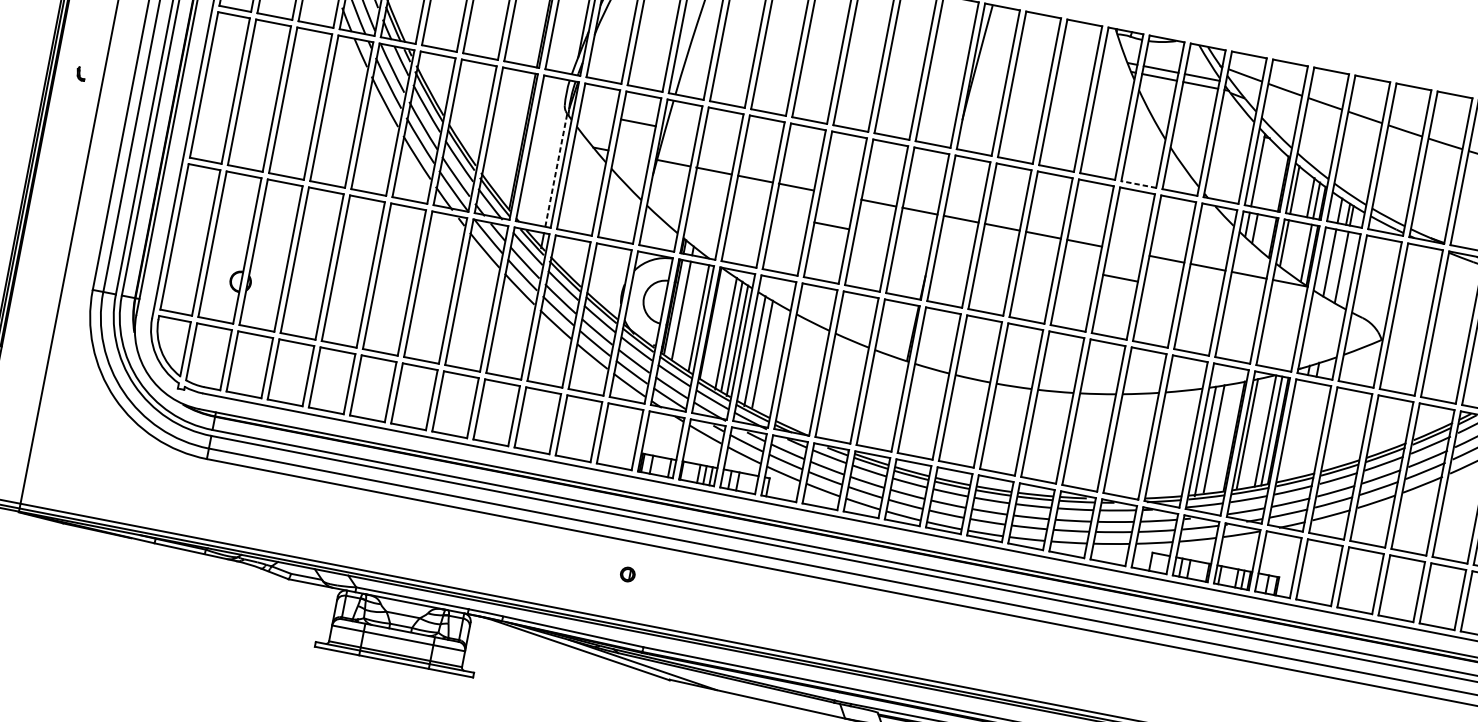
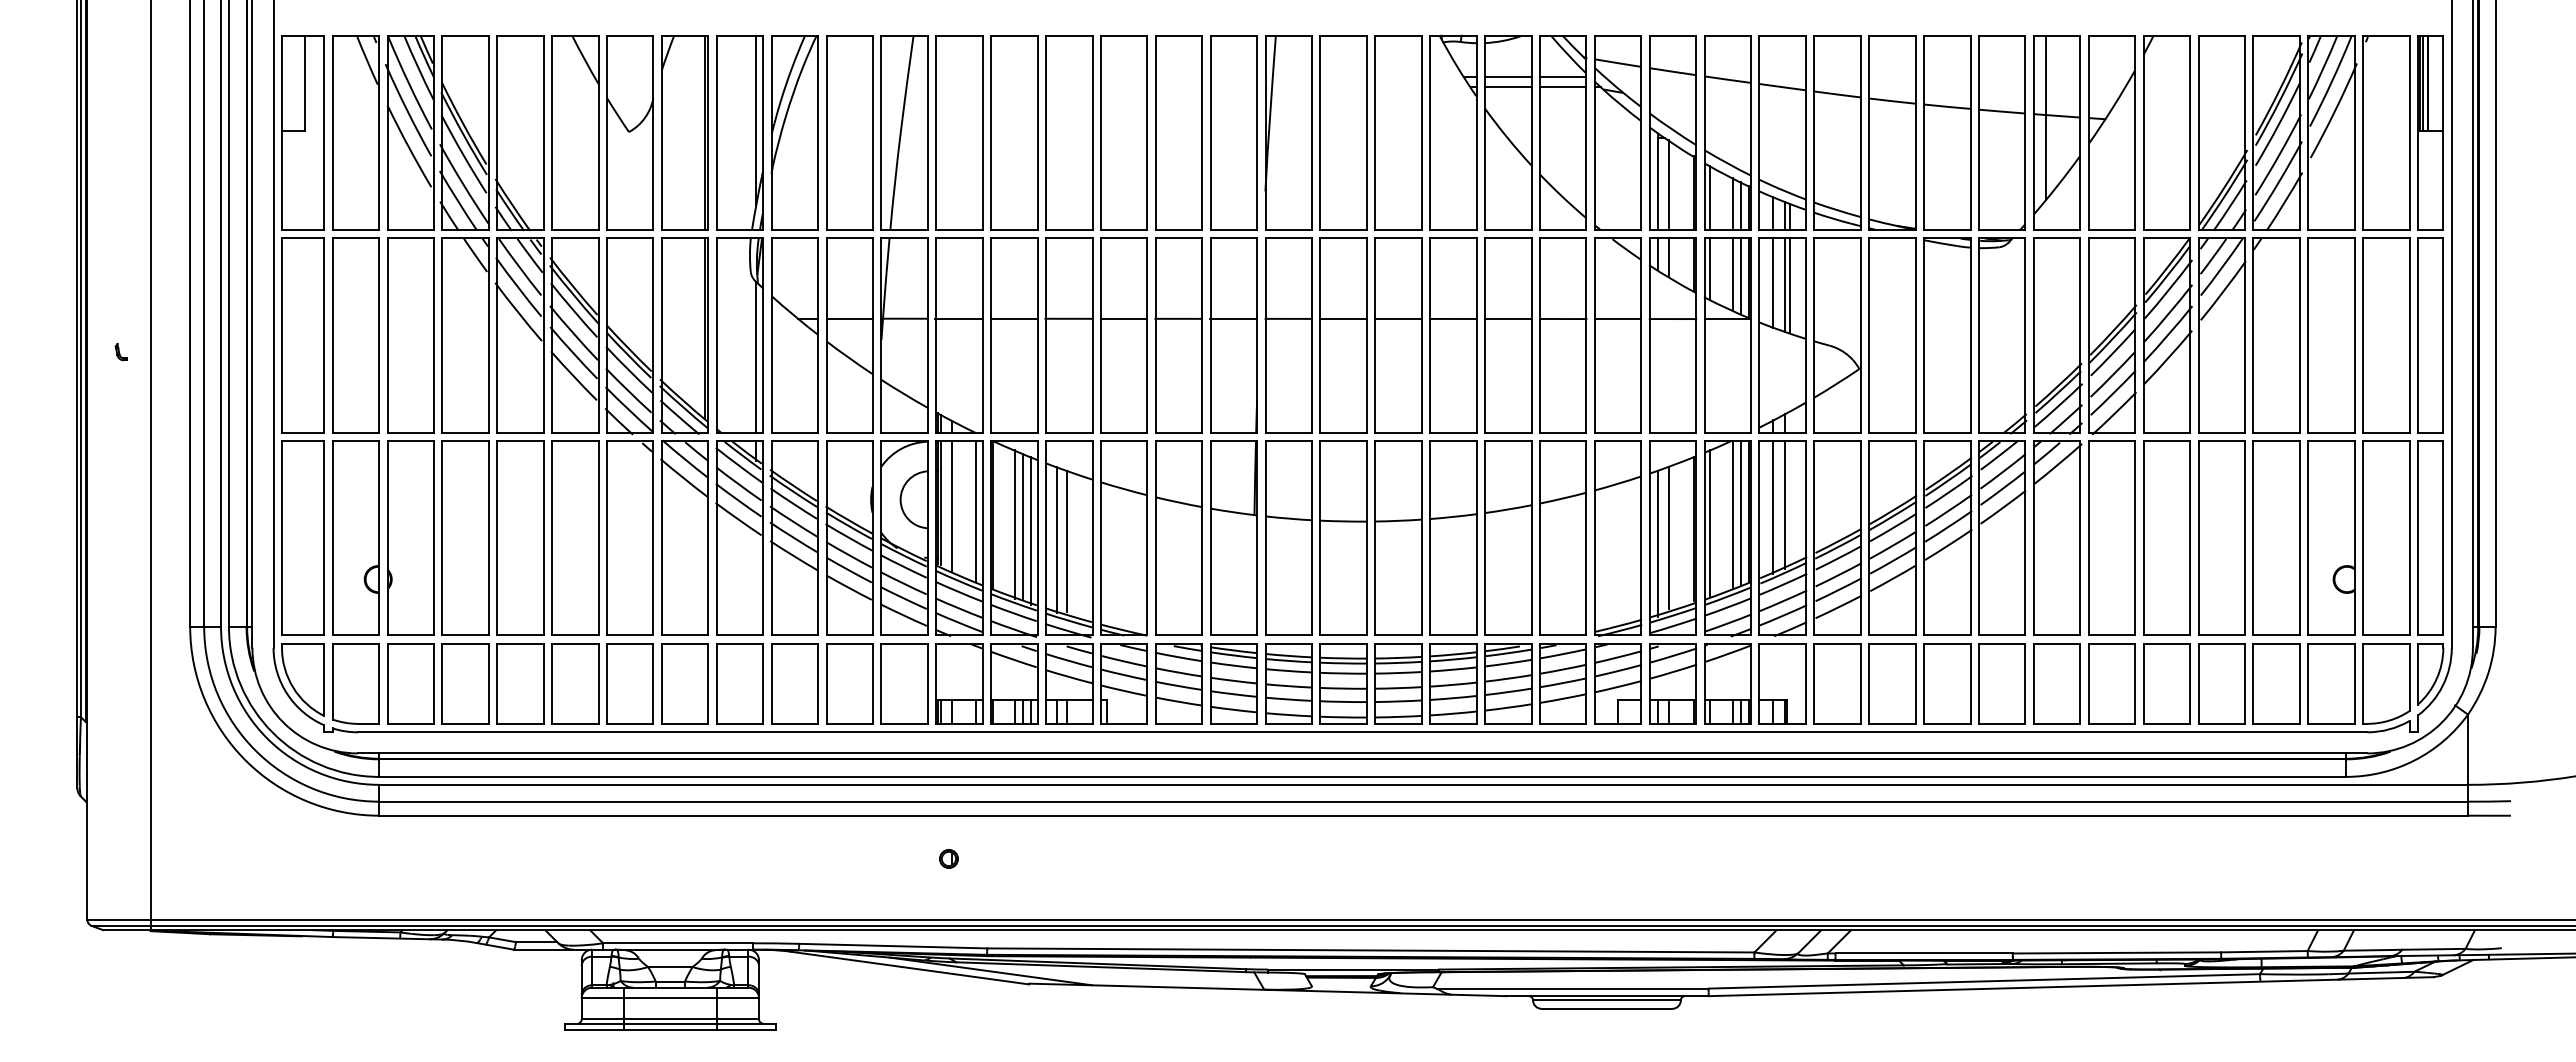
line: (638, 122) -> (849, 318), moved
line: (556, 169) -> (756, 356), dashed -> solid
line: (1265, 173) -> (1668, 184), added
line: (1138, 184) -> (1507, 229), dashed -> solid
line: (831, 225) -> (1123, 318), moved
line: (1300, 249) -> (1732, 273), added
line: (1337, 265) -> (1784, 284), added
line: (1120, 278) -> (1508, 319), moved
line: (1305, 430) -> (1784, 504), added
line: (1297, 431) -> (1773, 507), added

